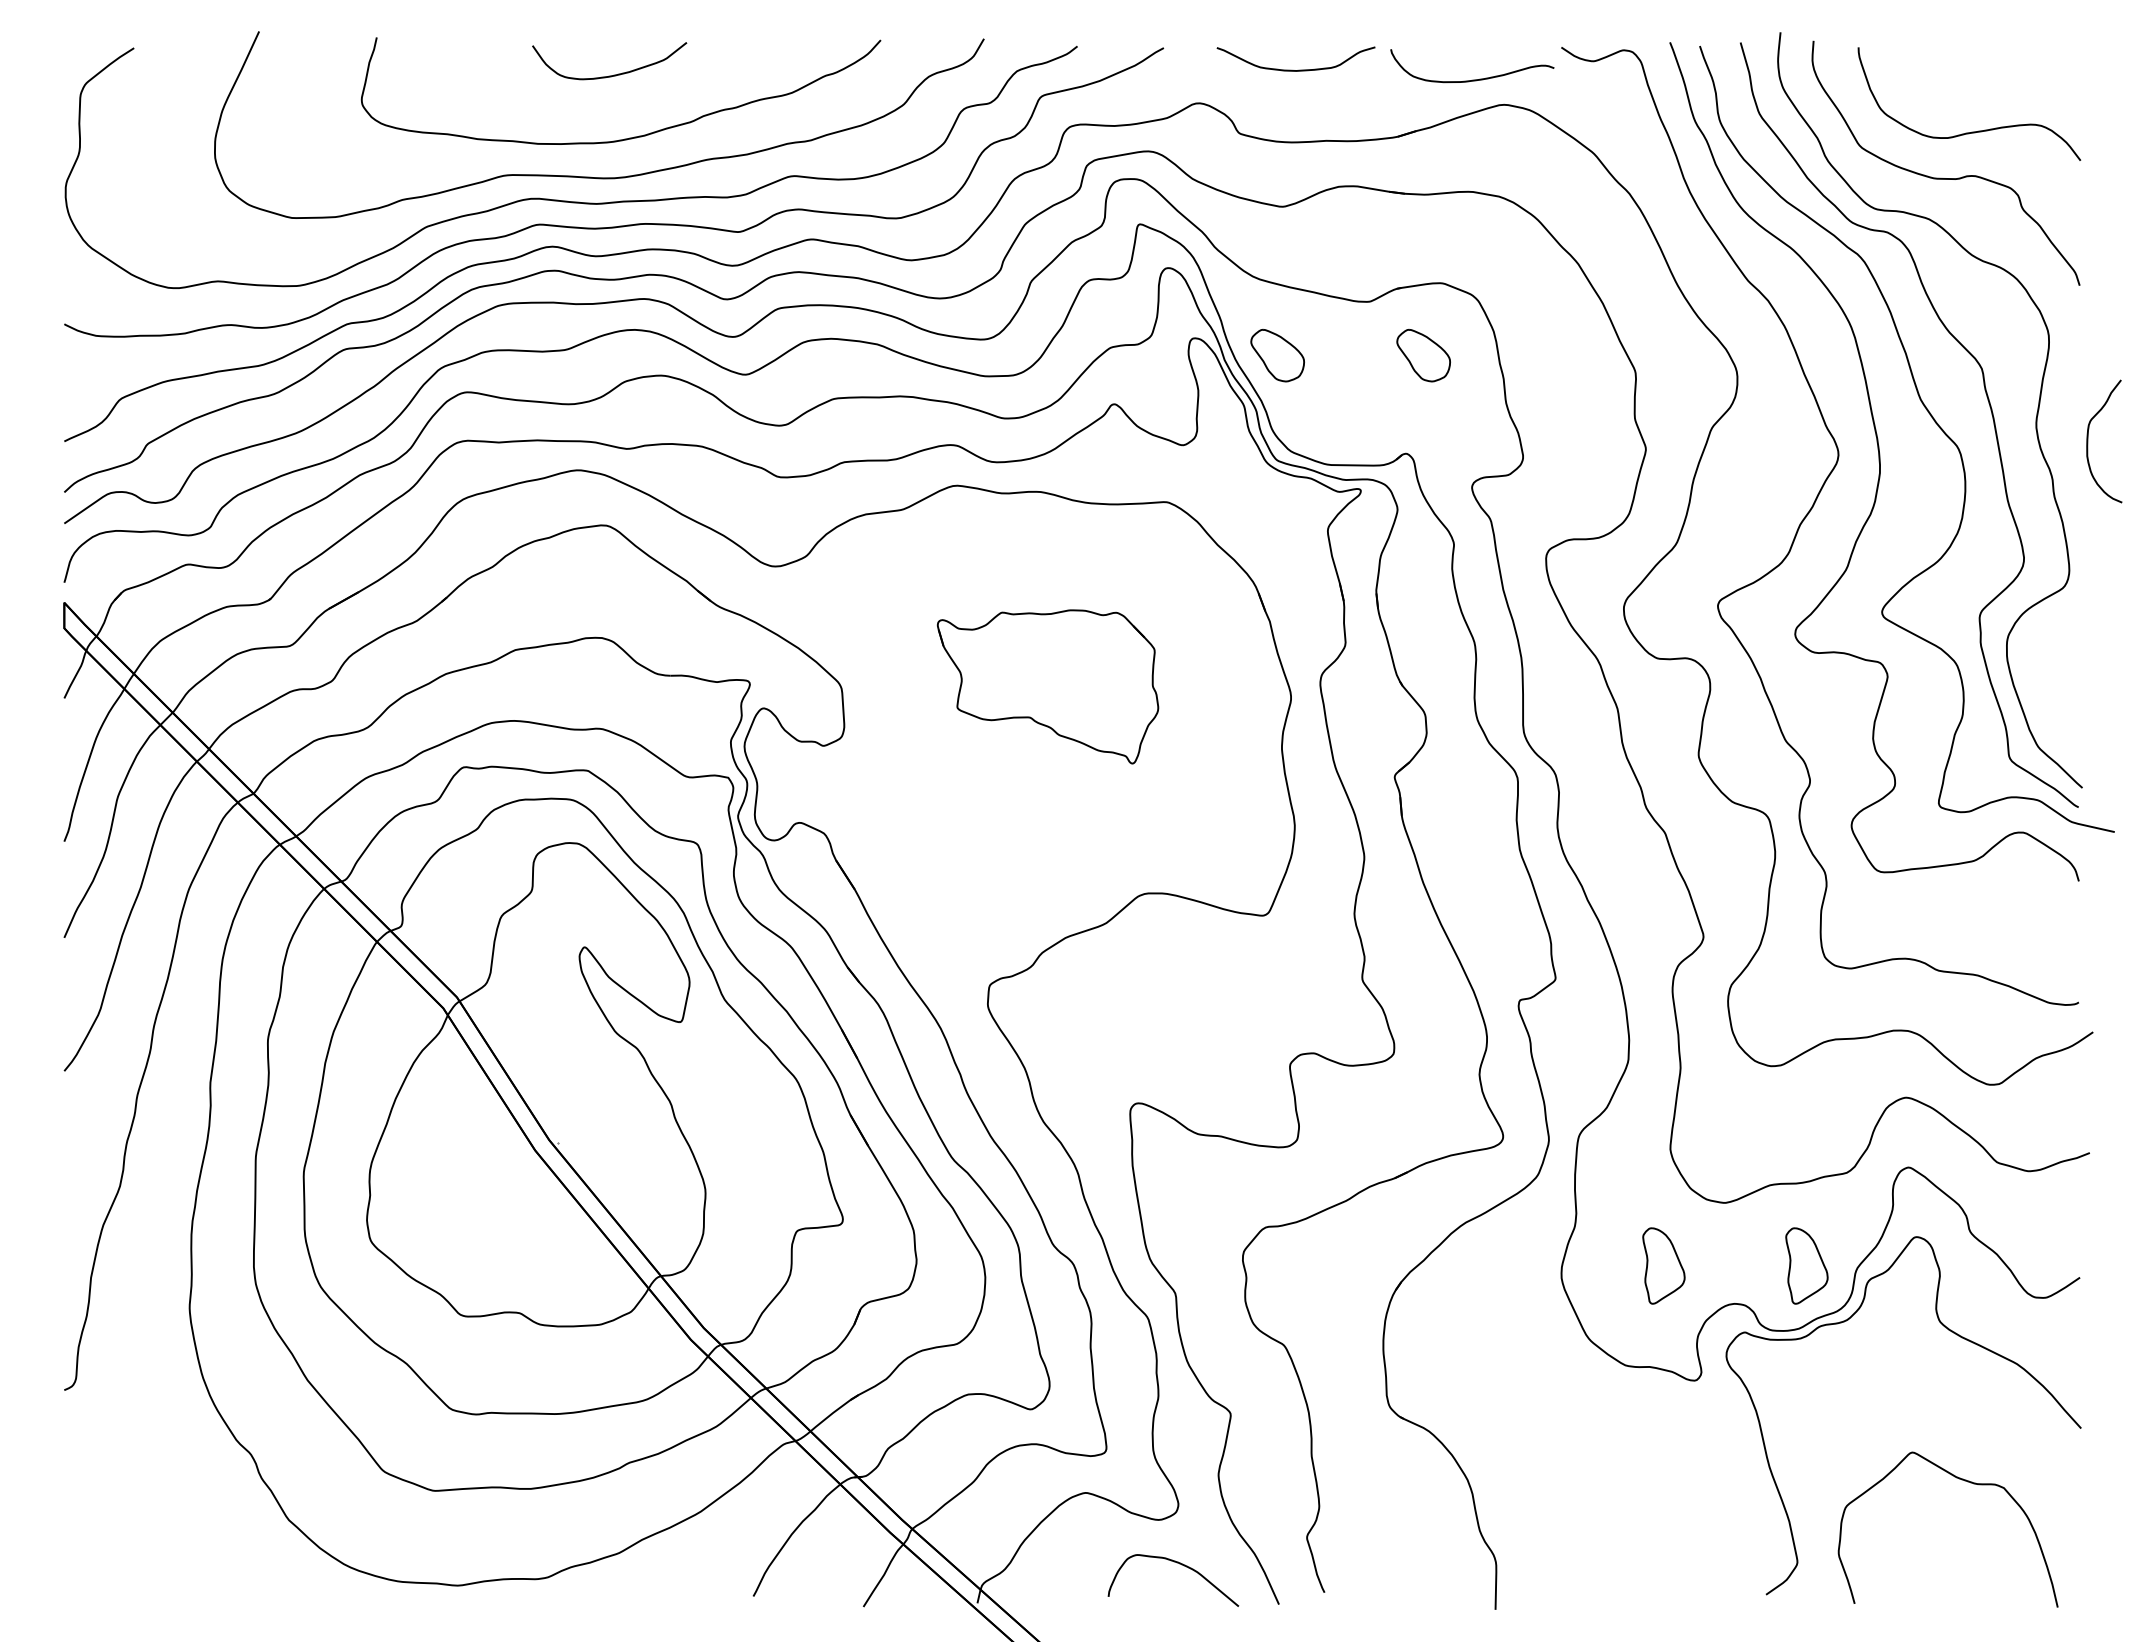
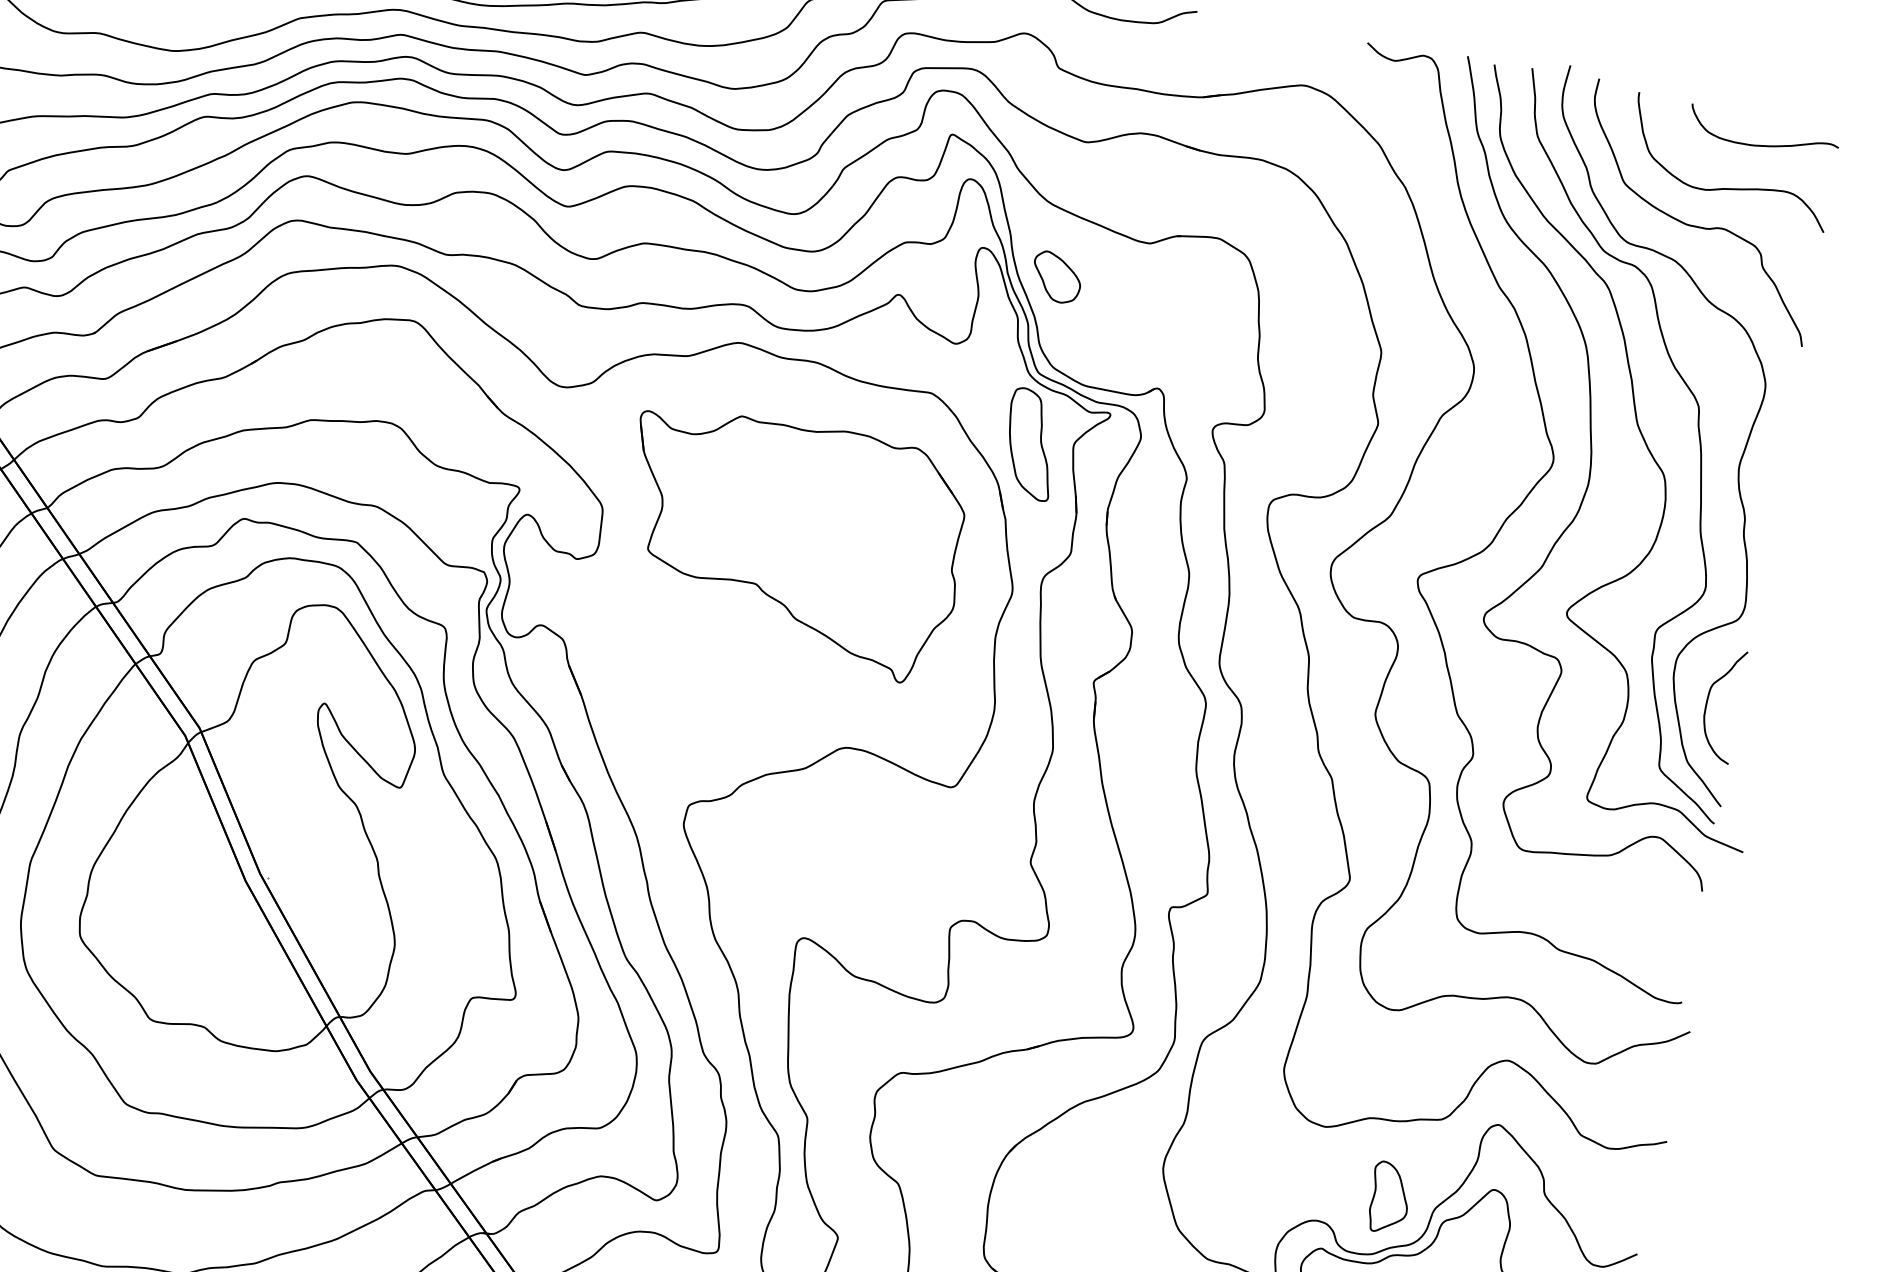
curve: (1472, 79) -> (1762, 144), moved
part: (1423, 355) -> (1190, 301), removed
curve: (2088, 441) -> (1707, 702), moved
part: (1282, 536) -> (1031, 443), added
part: (1047, 686) -> (791, 541), size x1.67
part: (1663, 1265) -> (1258, 1173), removed

